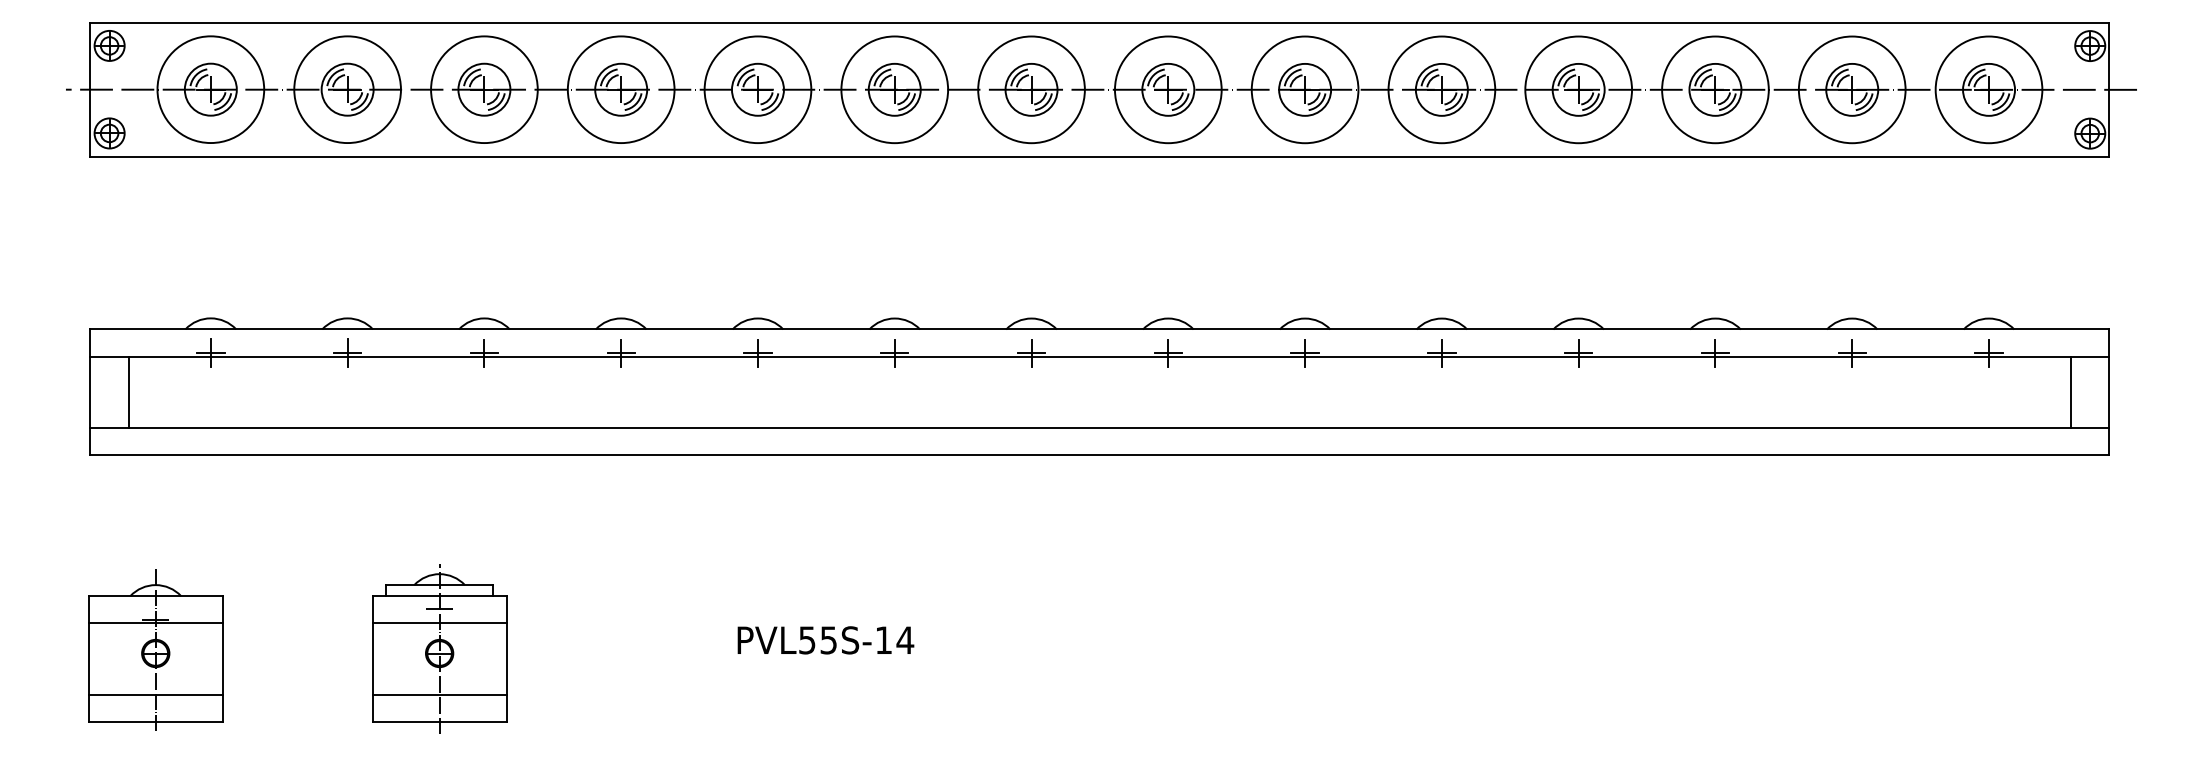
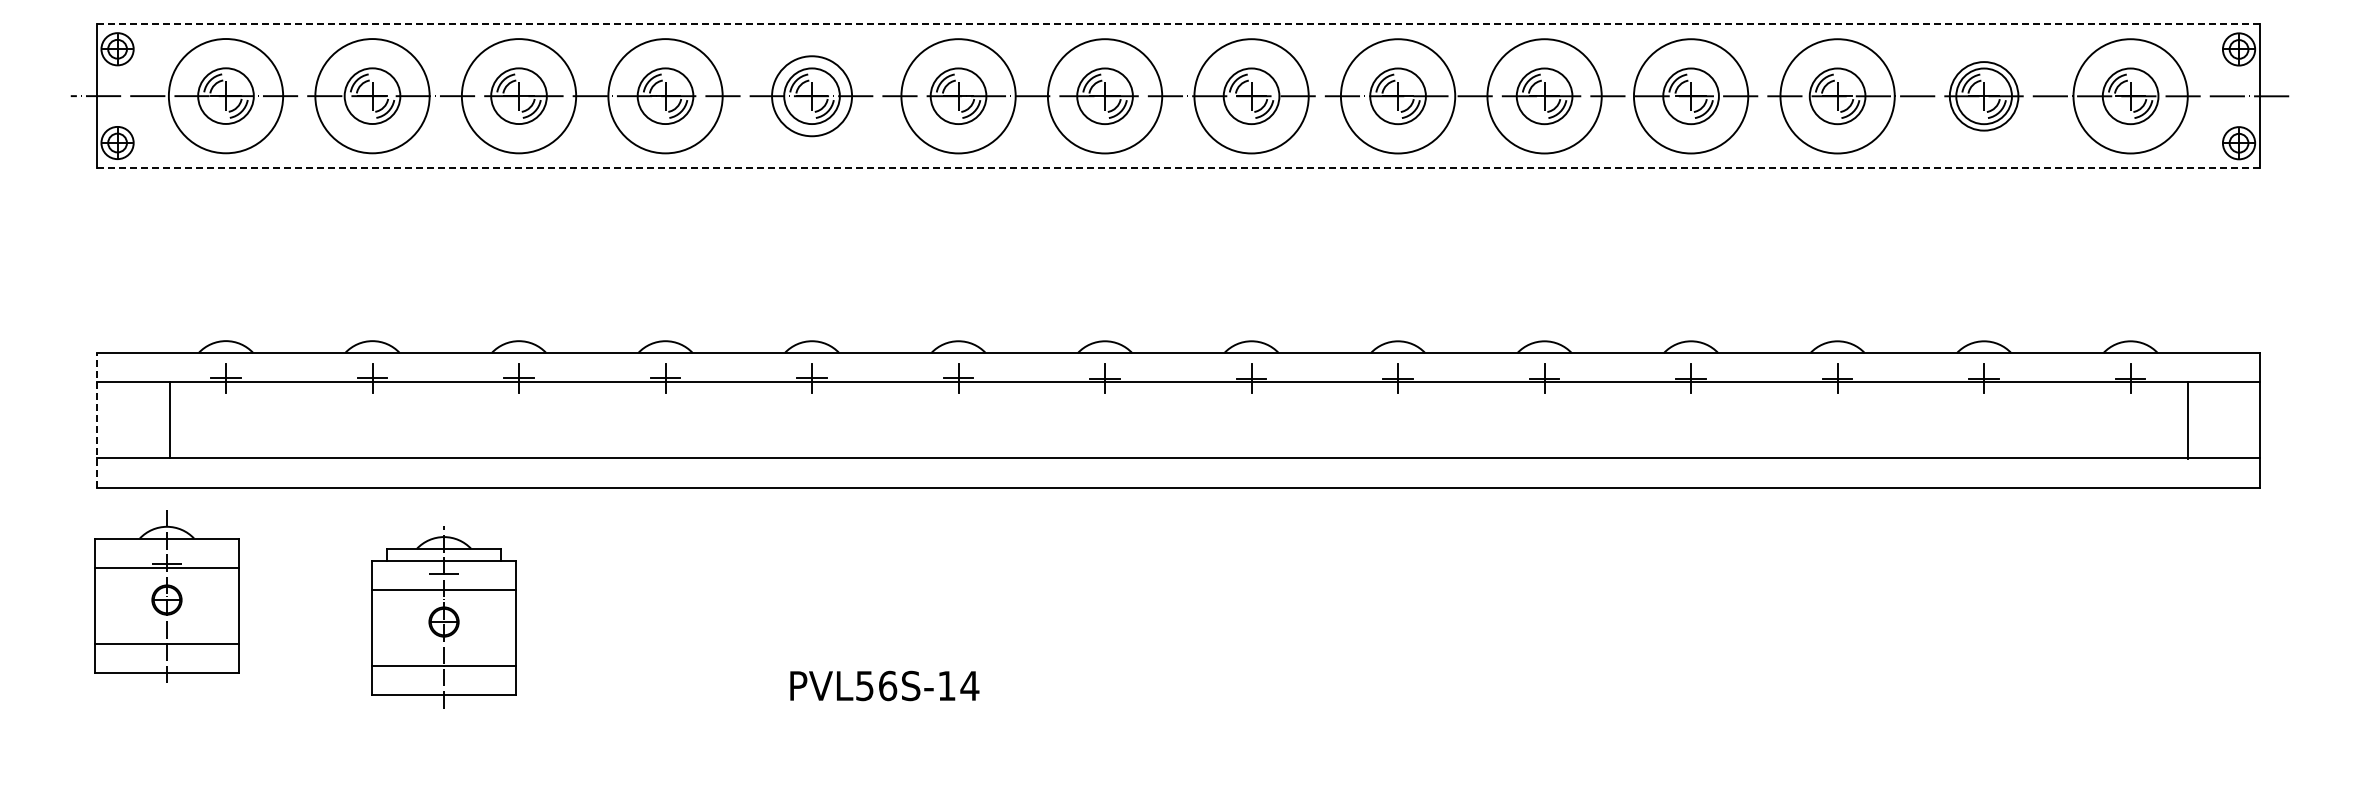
line: (1100, 22) -> (1178, 24), solid -> dashed
circle: (757, 90) -> (811, 96), size x0.7
circle: (1851, 90) -> (1983, 96), size x0.6
line: (1099, 156) -> (1177, 167), solid -> dashed
line: (90, 391) -> (97, 419), solid -> dashed
line: (129, 392) -> (170, 420), moved
line: (2071, 392) -> (2187, 420), moved
text: (829, 639) -> (888, 685), PVL55S-14 -> PVL56S-14
part: (439, 649) -> (443, 617), moved
part: (155, 650) -> (166, 596), moved

